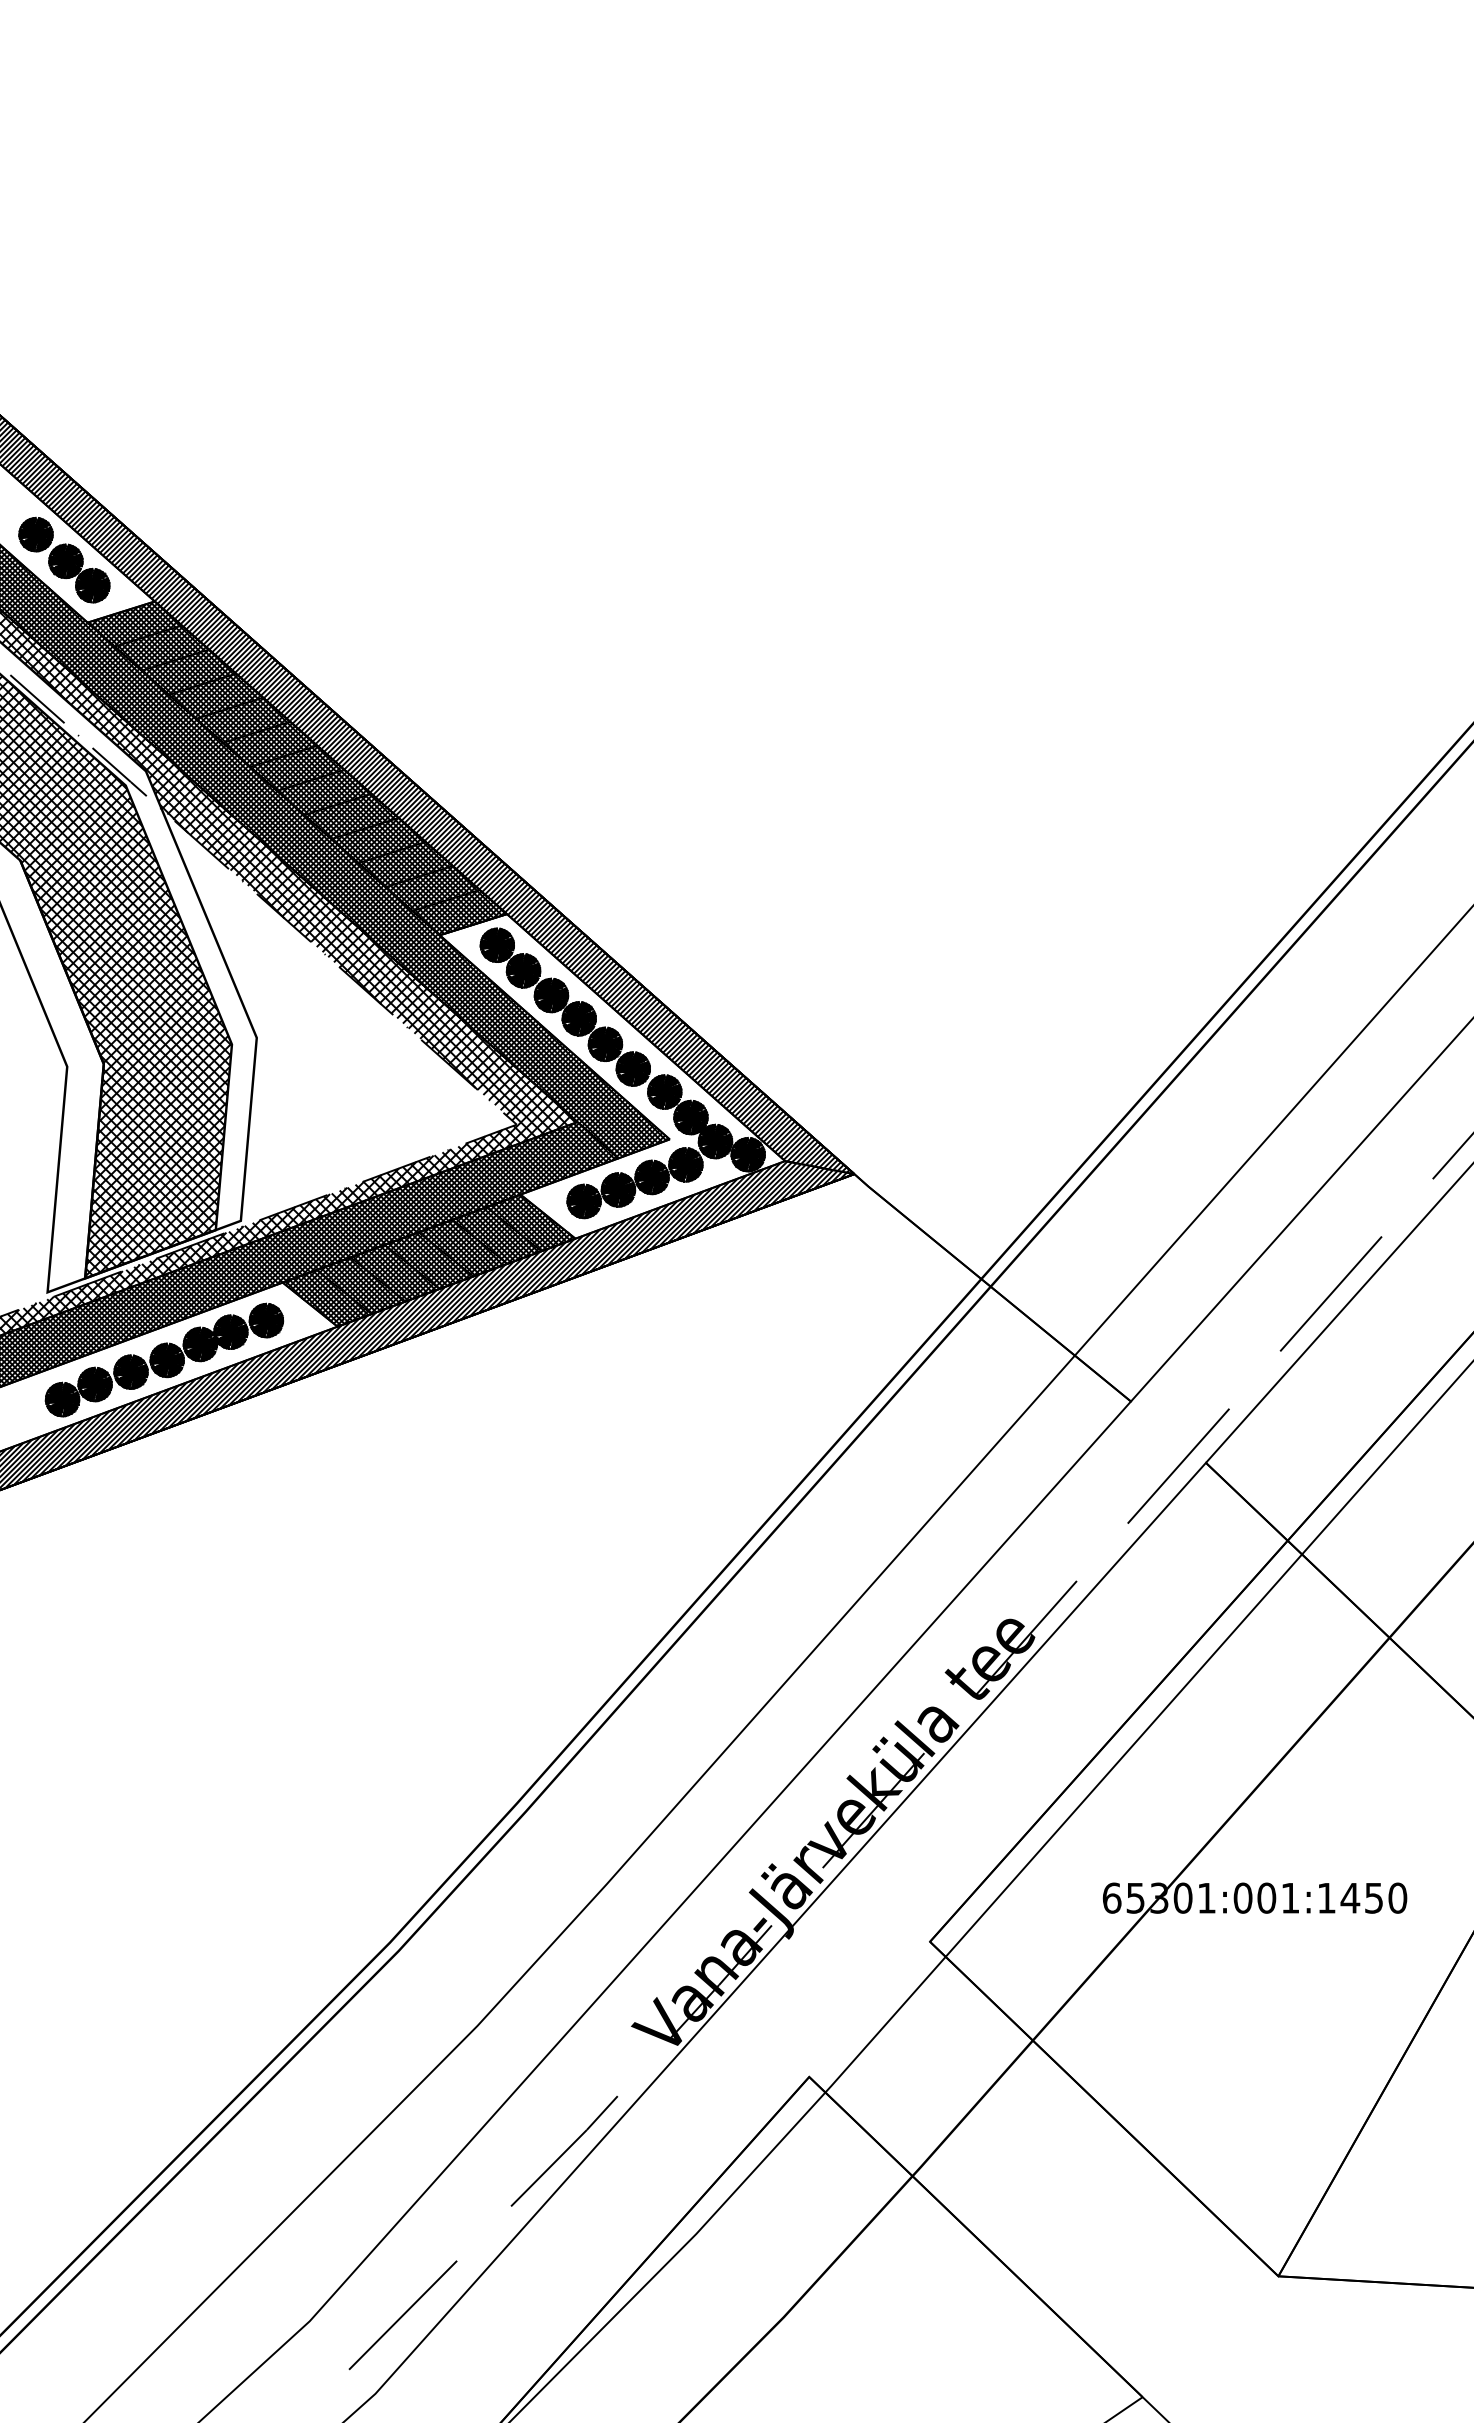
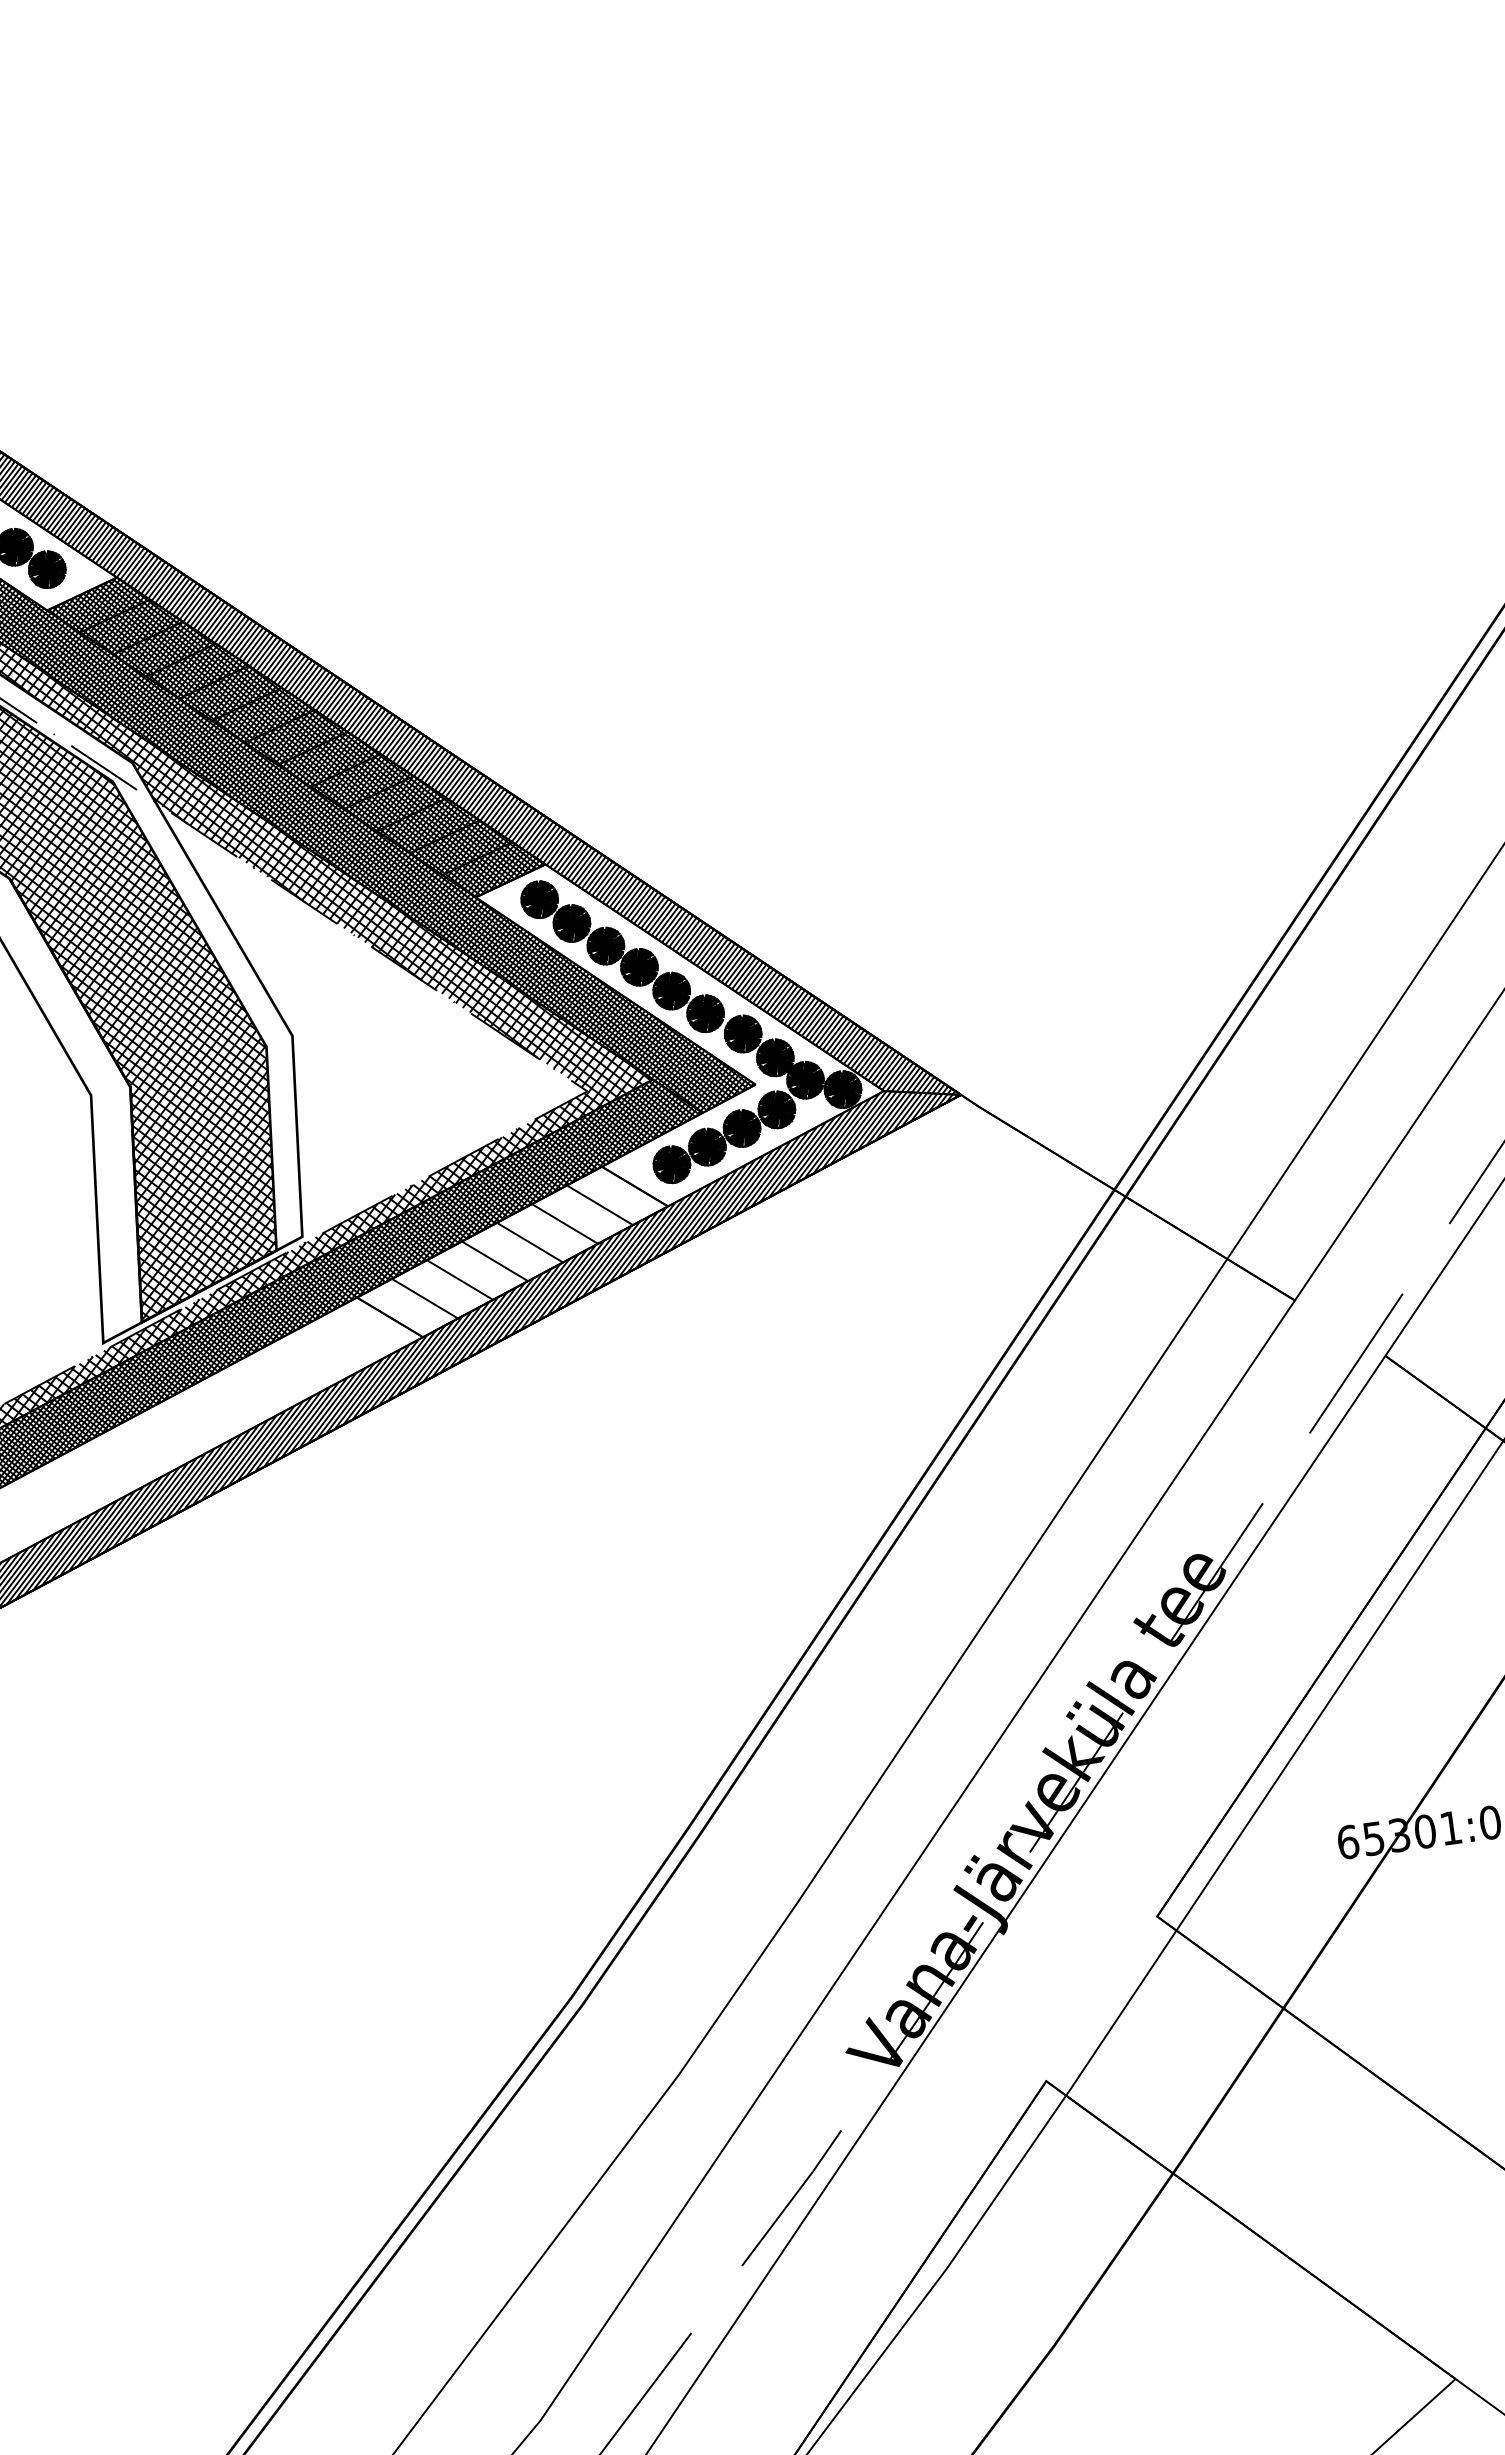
hatch: (428, 1260) -> (511, 1251), removed
part: (164, 1359) -> (240, 1398), removed

